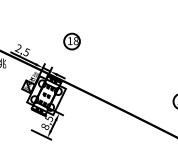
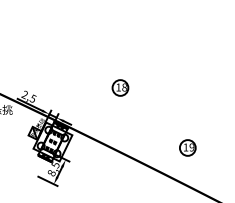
part: (72, 41) -> (120, 87), moved

